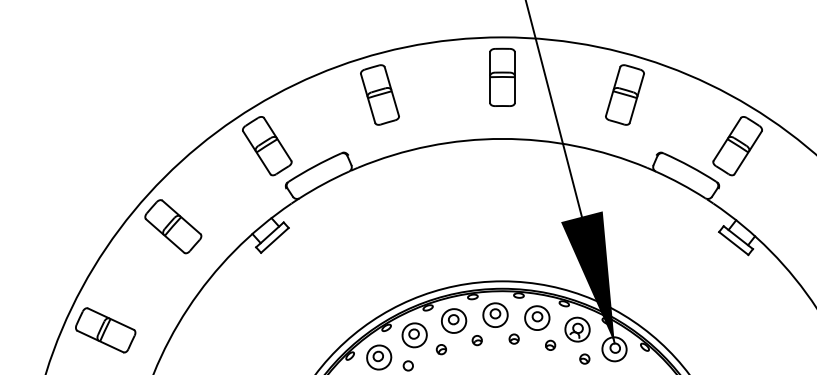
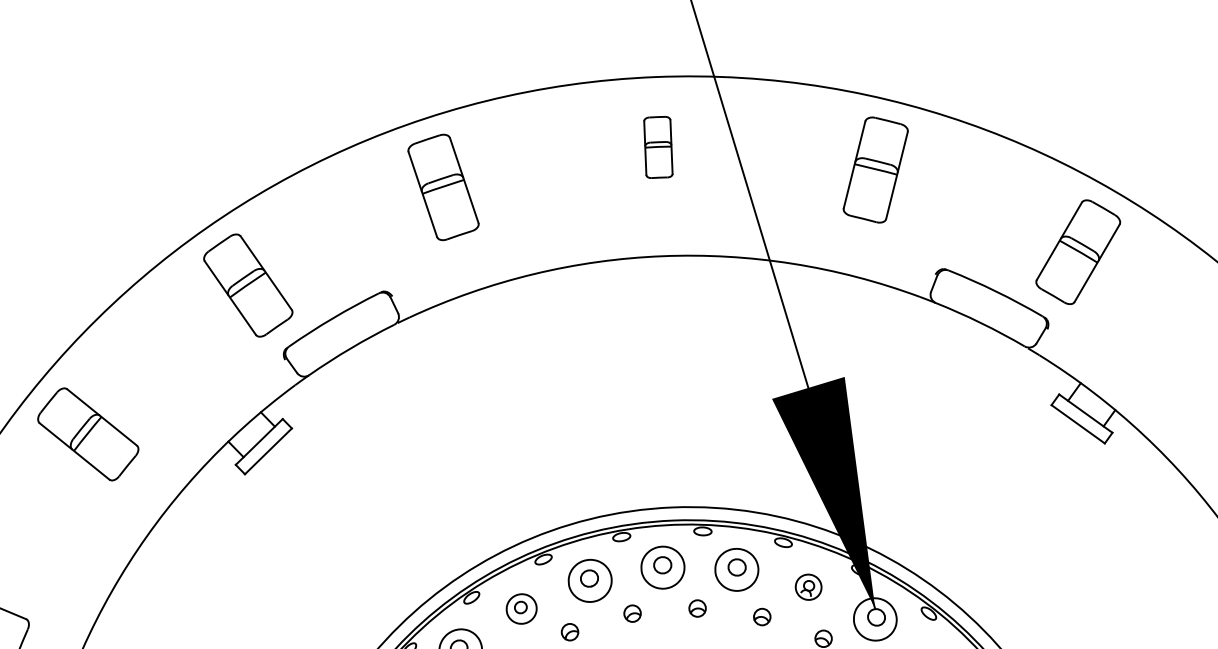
part: (502, 76) -> (658, 146), size x0.6
part: (577, 329) -> (808, 587), size x0.6
part: (414, 335) -> (521, 609), size x0.7

